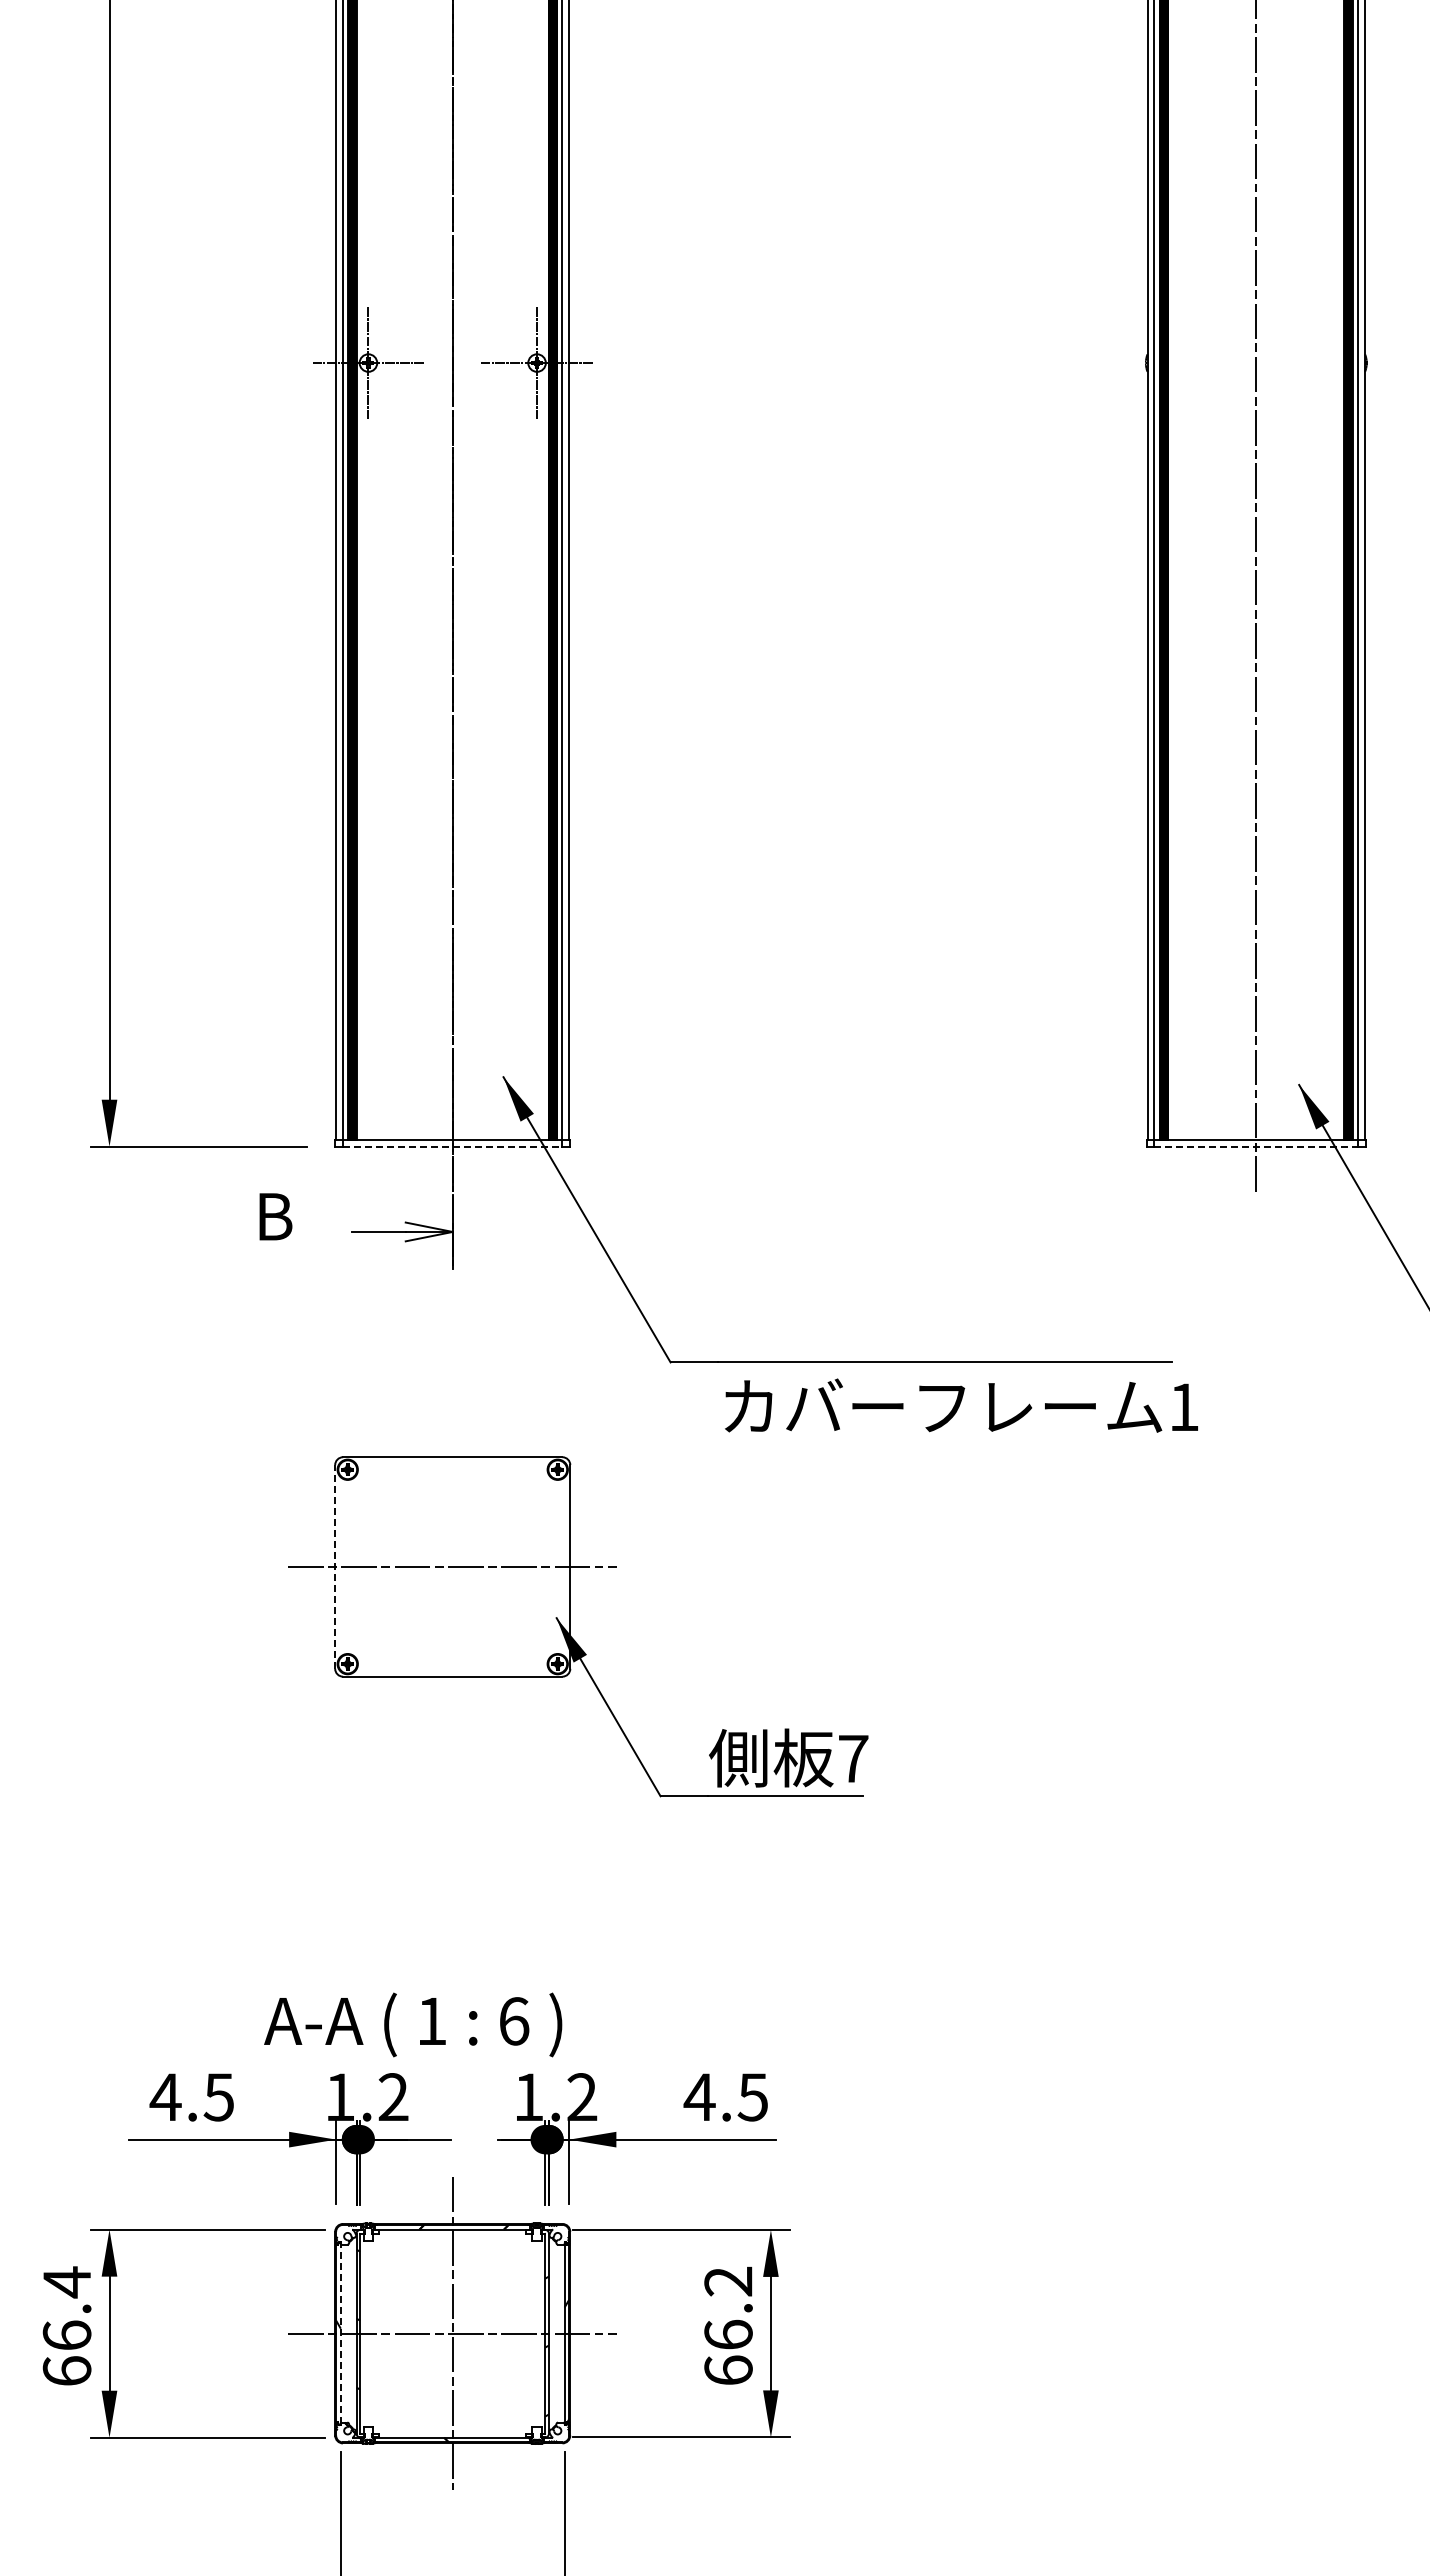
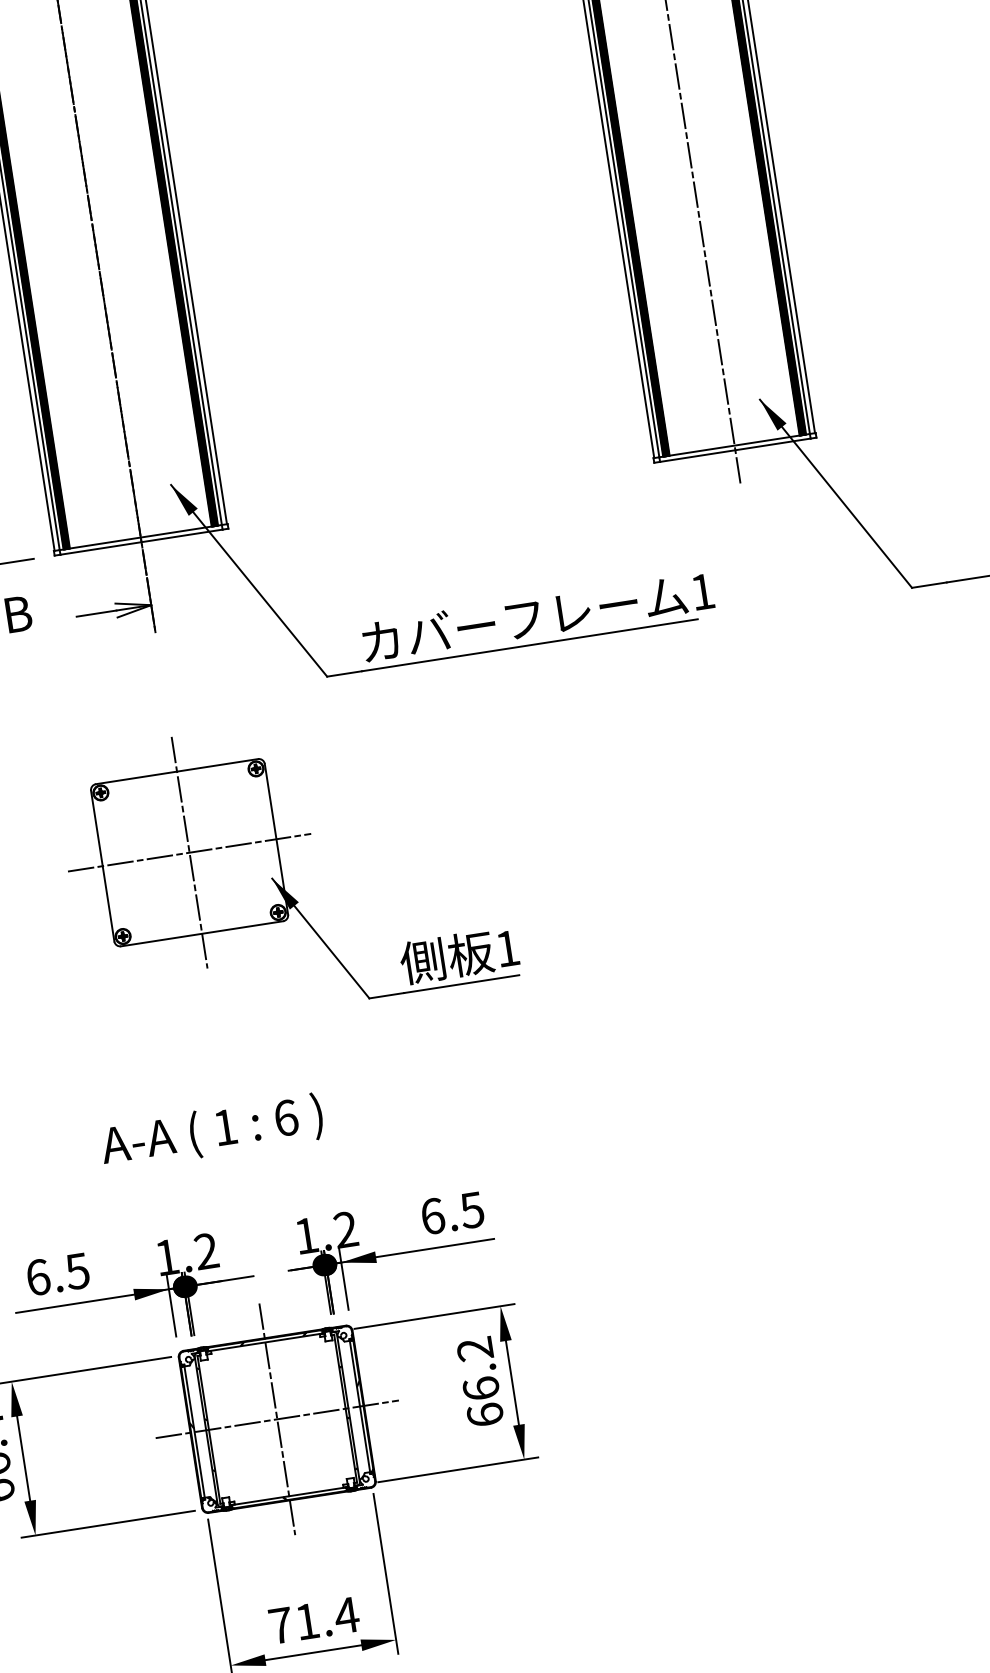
line: (452, 1146) -> (141, 542), dashed -> solid
line: (1256, 1146) -> (735, 450), dashed -> solid
text: (961, 1405) -> (537, 616), moved
line: (335, 1566) -> (102, 865), dashed -> solid
line: (452, 1566) -> (189, 852), added
text: (853, 1758) -> (507, 948), 7 -> 1
text: (413, 2024) -> (212, 1131), moved
text: (165, 2097) -> (38, 1277), 4.5 -> 6.5
text: (699, 2097) -> (432, 1216), 4.5 -> 6.5
line: (340, 2333) -> (194, 1432), dashed -> solid

